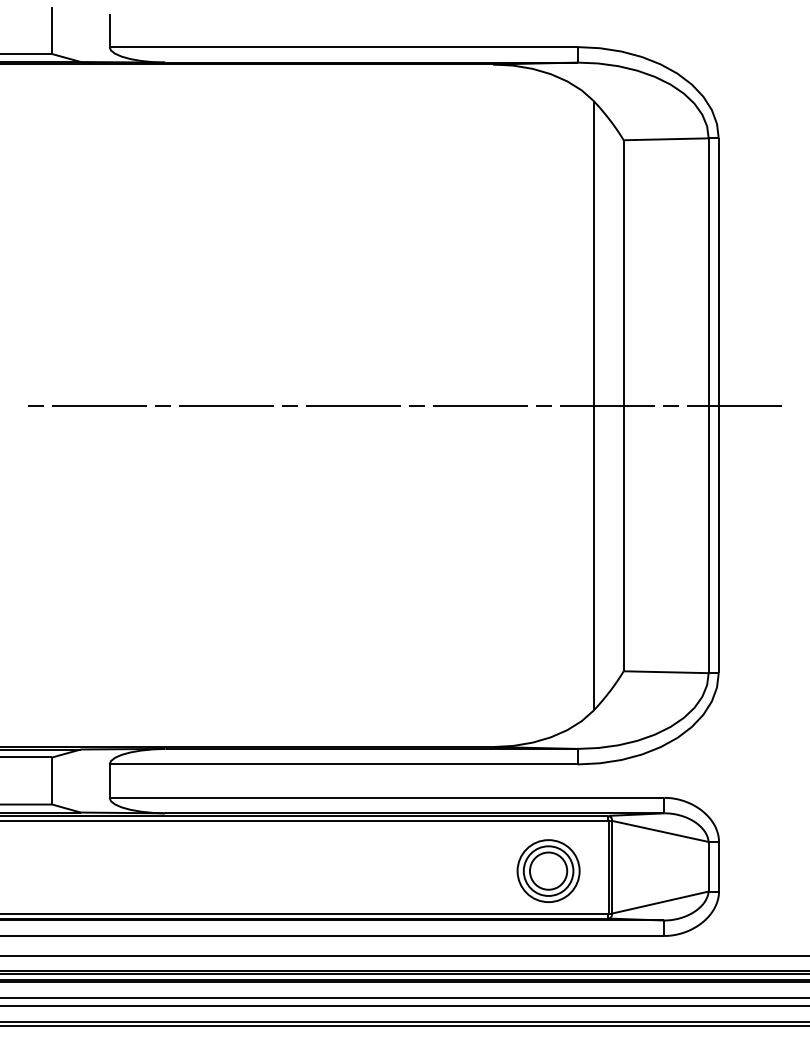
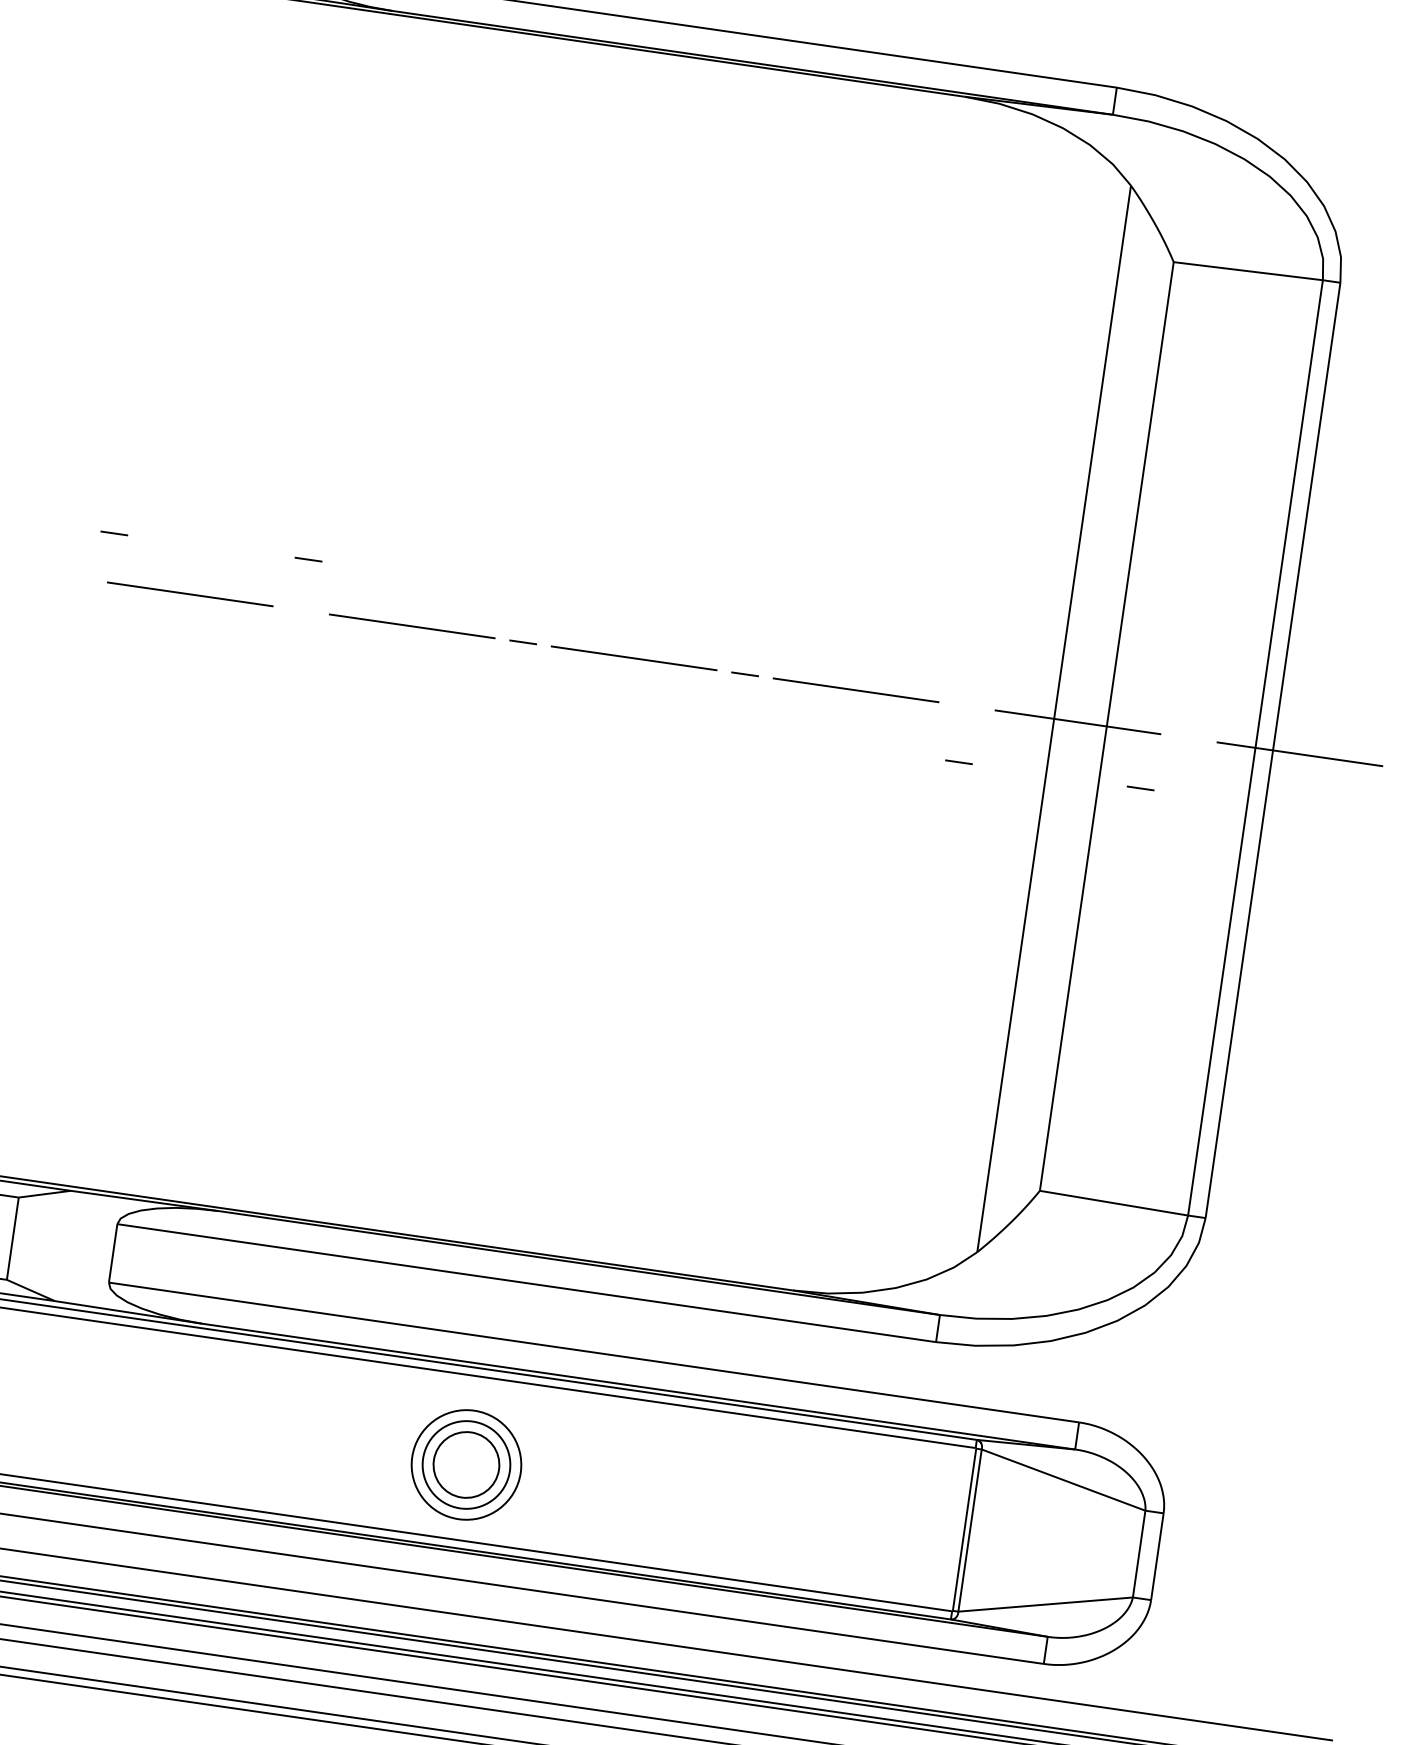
line: (35, 405) -> (113, 532), moved
line: (162, 405) -> (307, 559), moved
line: (543, 405) -> (958, 761), moved
line: (670, 405) -> (1140, 787), moved
part: (548, 870) -> (466, 1463), moved

